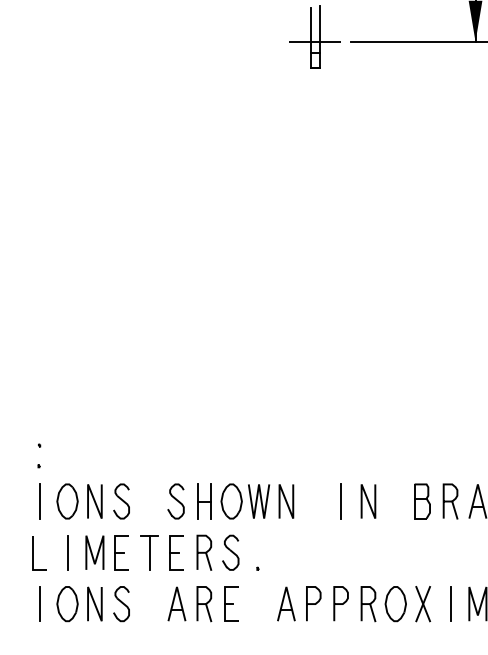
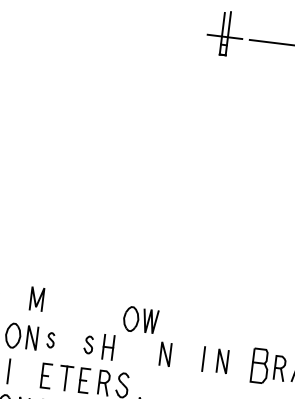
part: (121, 501) -> (50, 340), size x0.6
part: (175, 501) -> (88, 344), size x0.7
part: (245, 501) -> (140, 320), moved
part: (422, 501) -> (260, 366), size x1.4
line: (92, 552) -> (35, 298), moved

